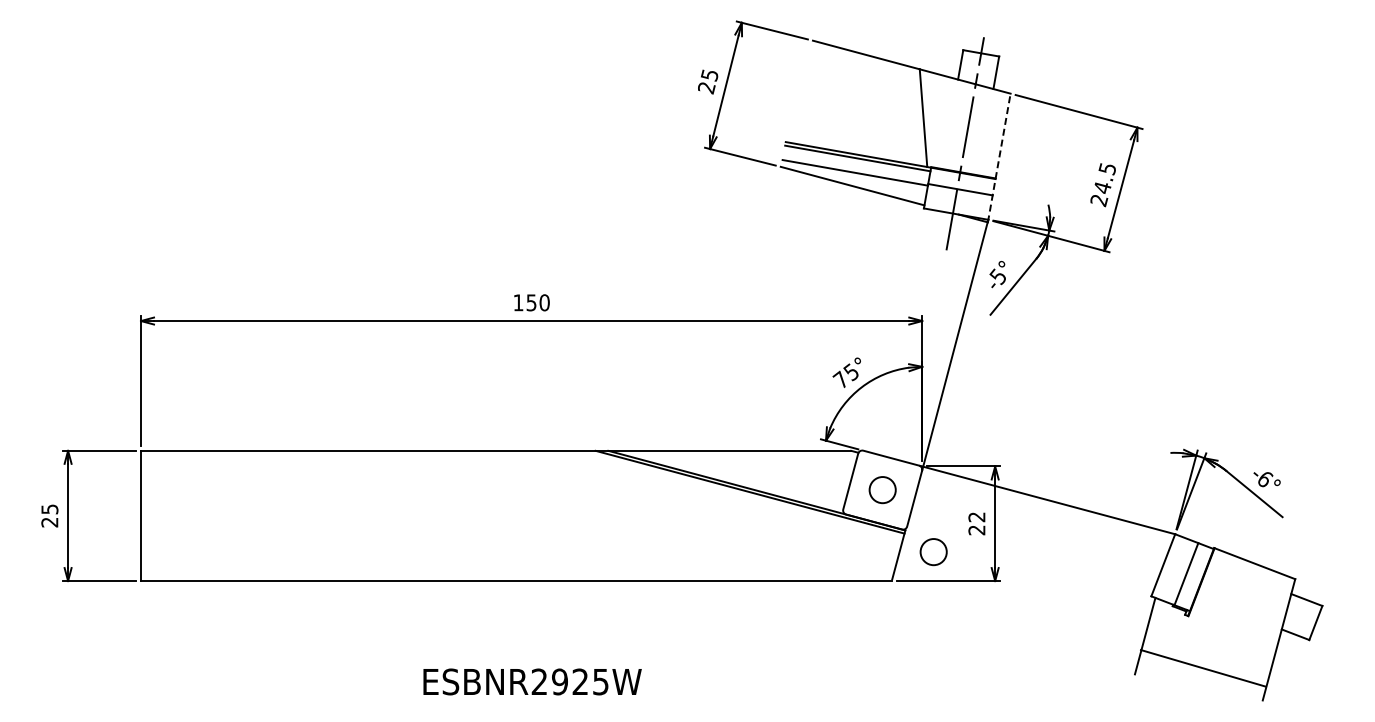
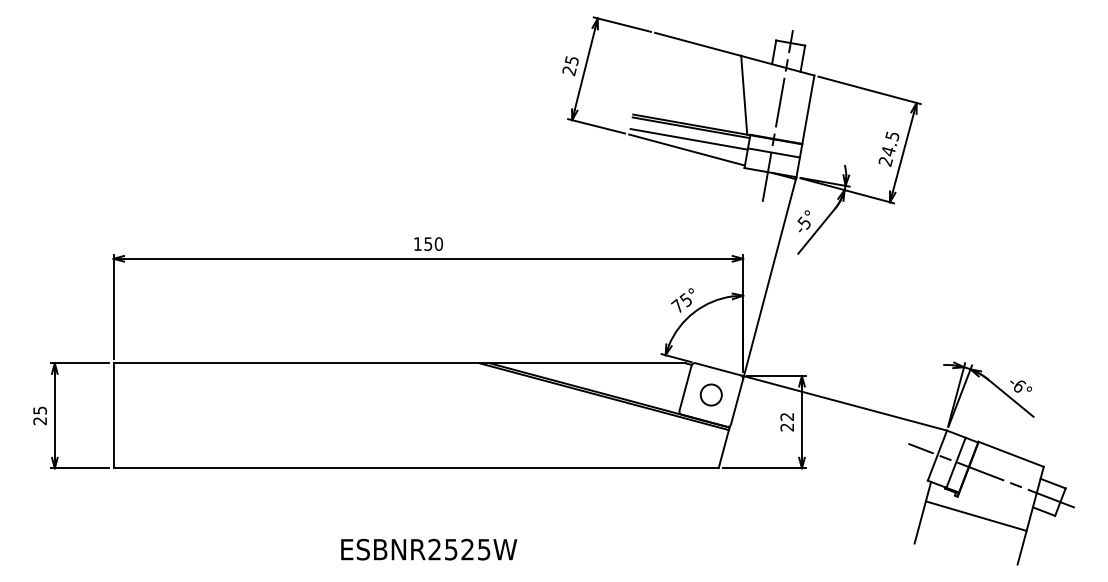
line: (999, 157) -> (805, 126), dashed -> solid
circle: (933, 552) -> (752, 445), removed
line: (1230, 589) -> (991, 475), added
line: (1202, 668) -> (975, 516), moved
text: (559, 681) -> (450, 549), ESBNR2925W -> ESBNR2525W

